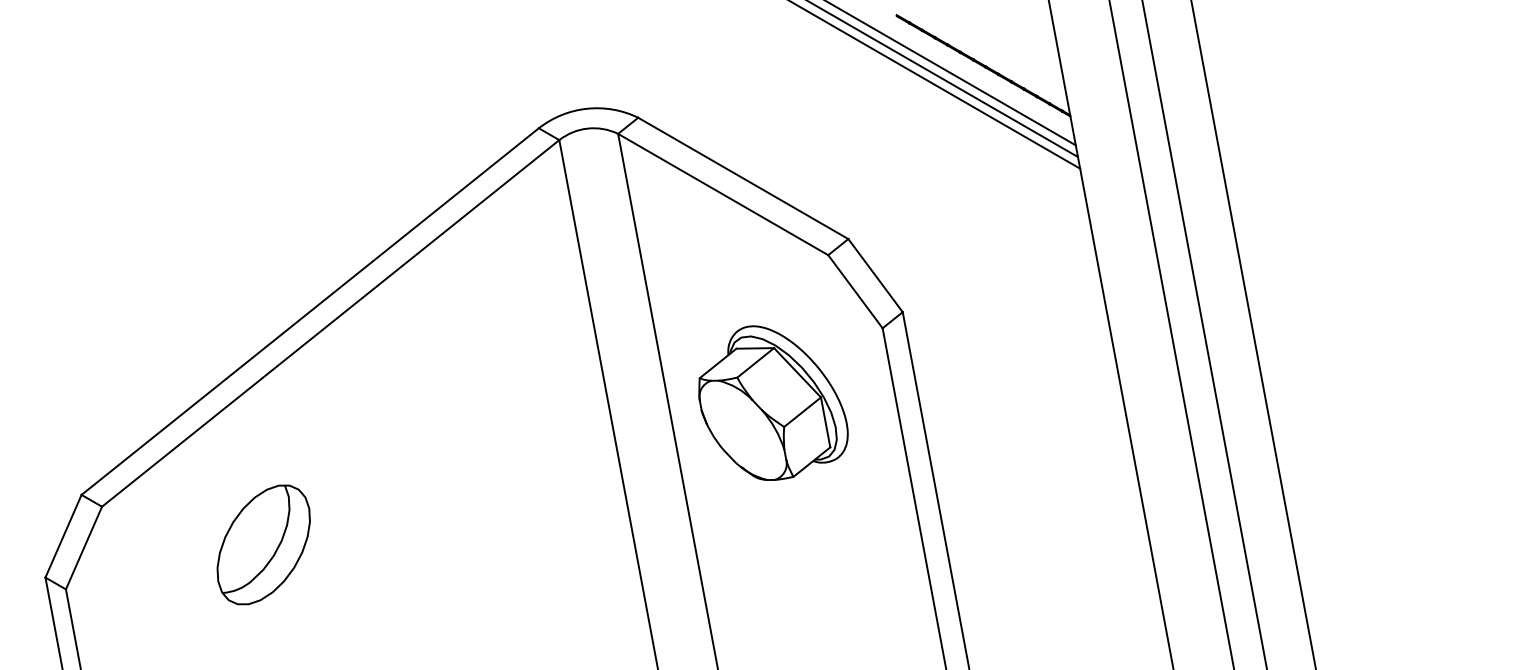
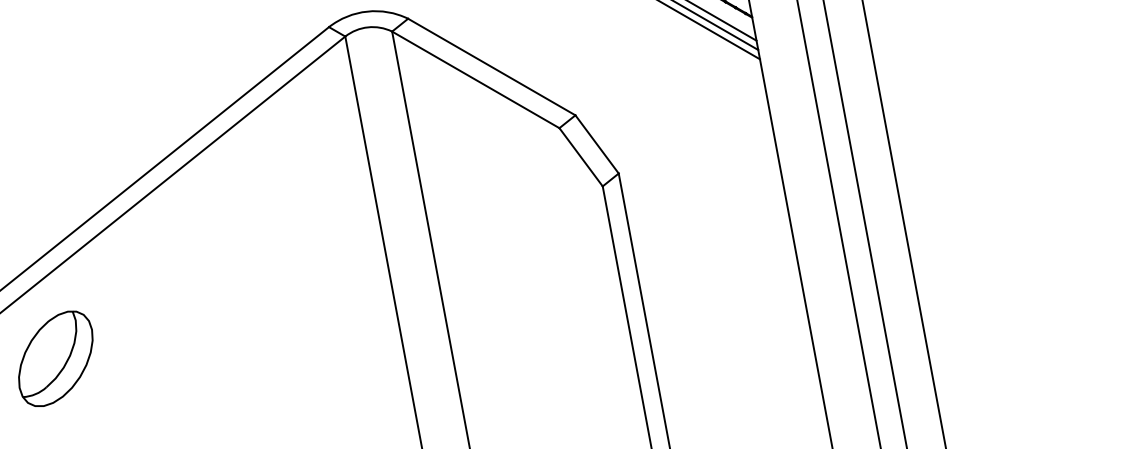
part: (773, 402) -> (515, 245), removed
part: (263, 544) -> (55, 358), moved

